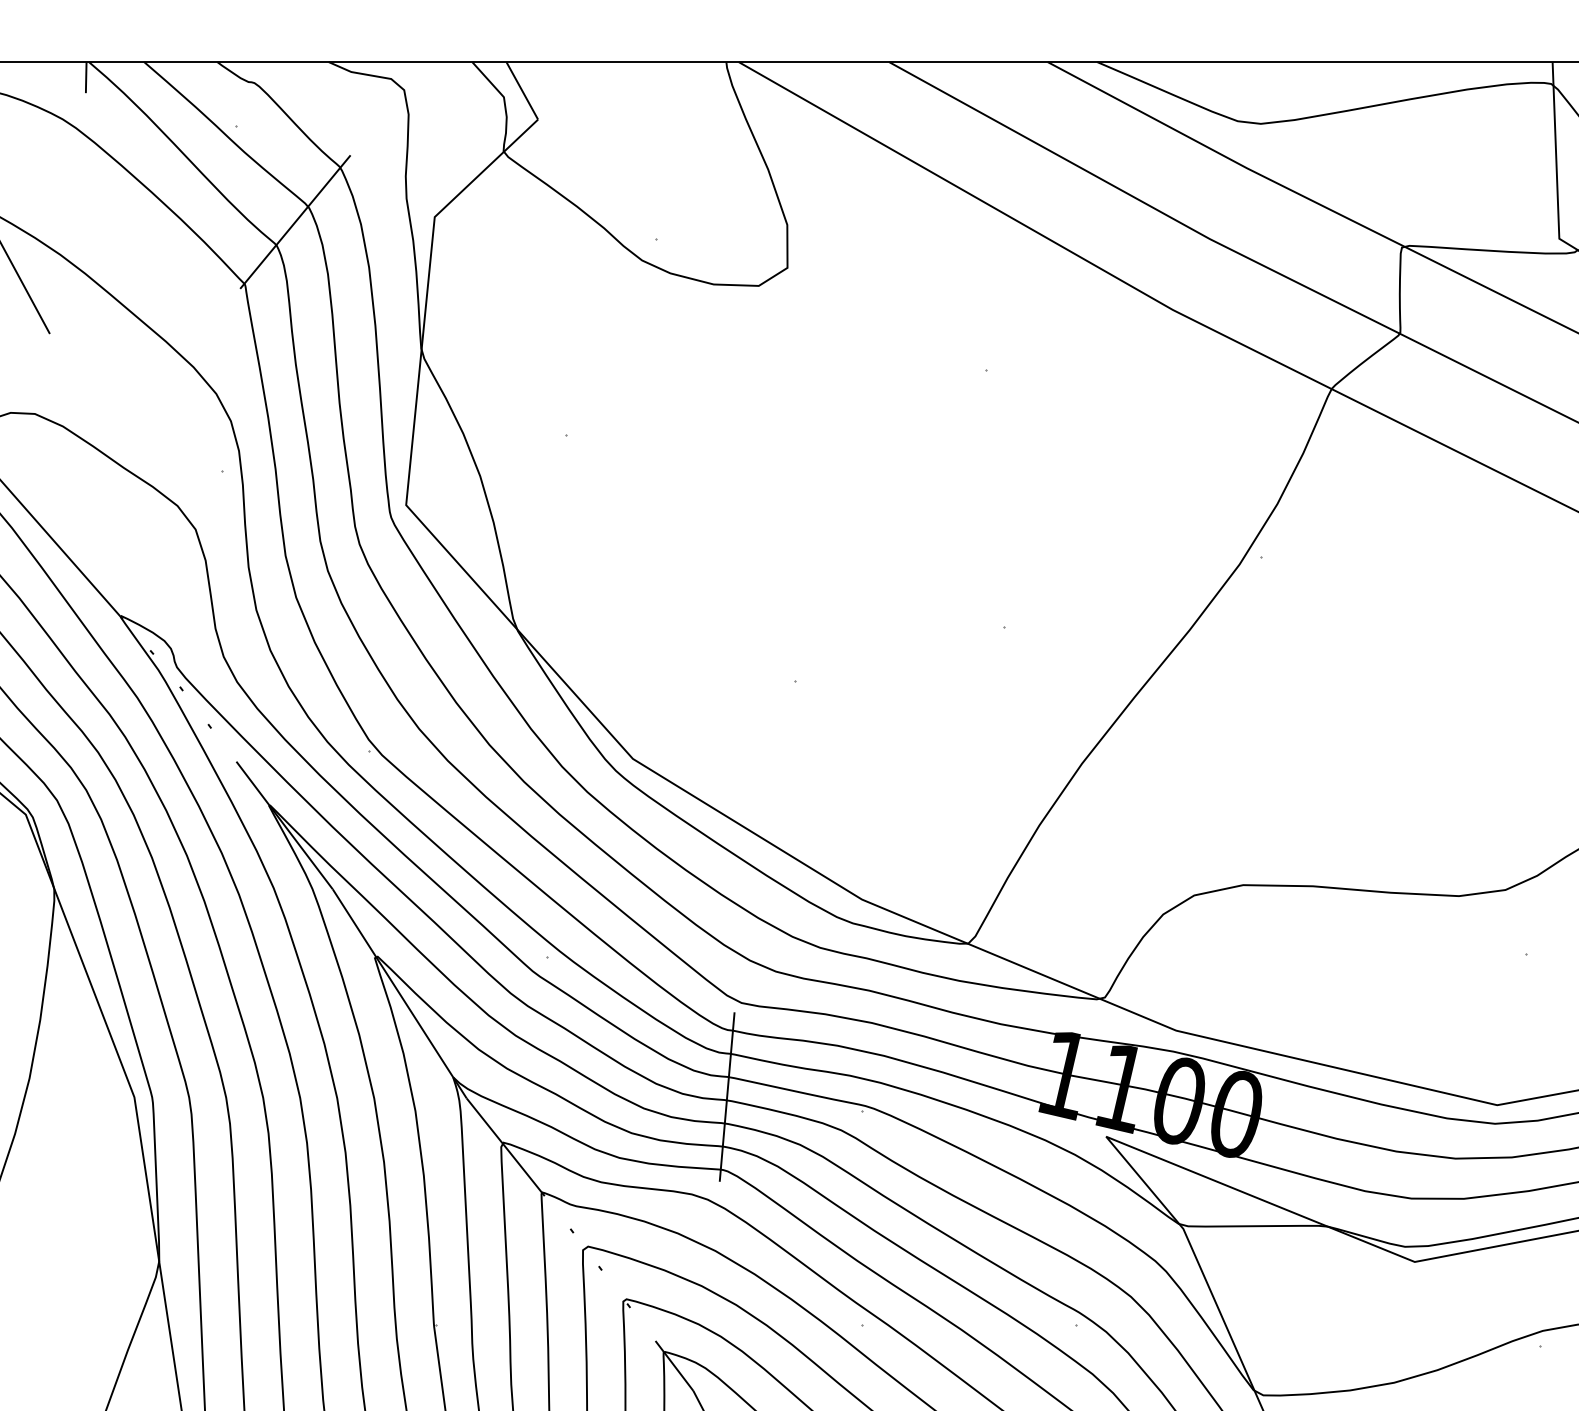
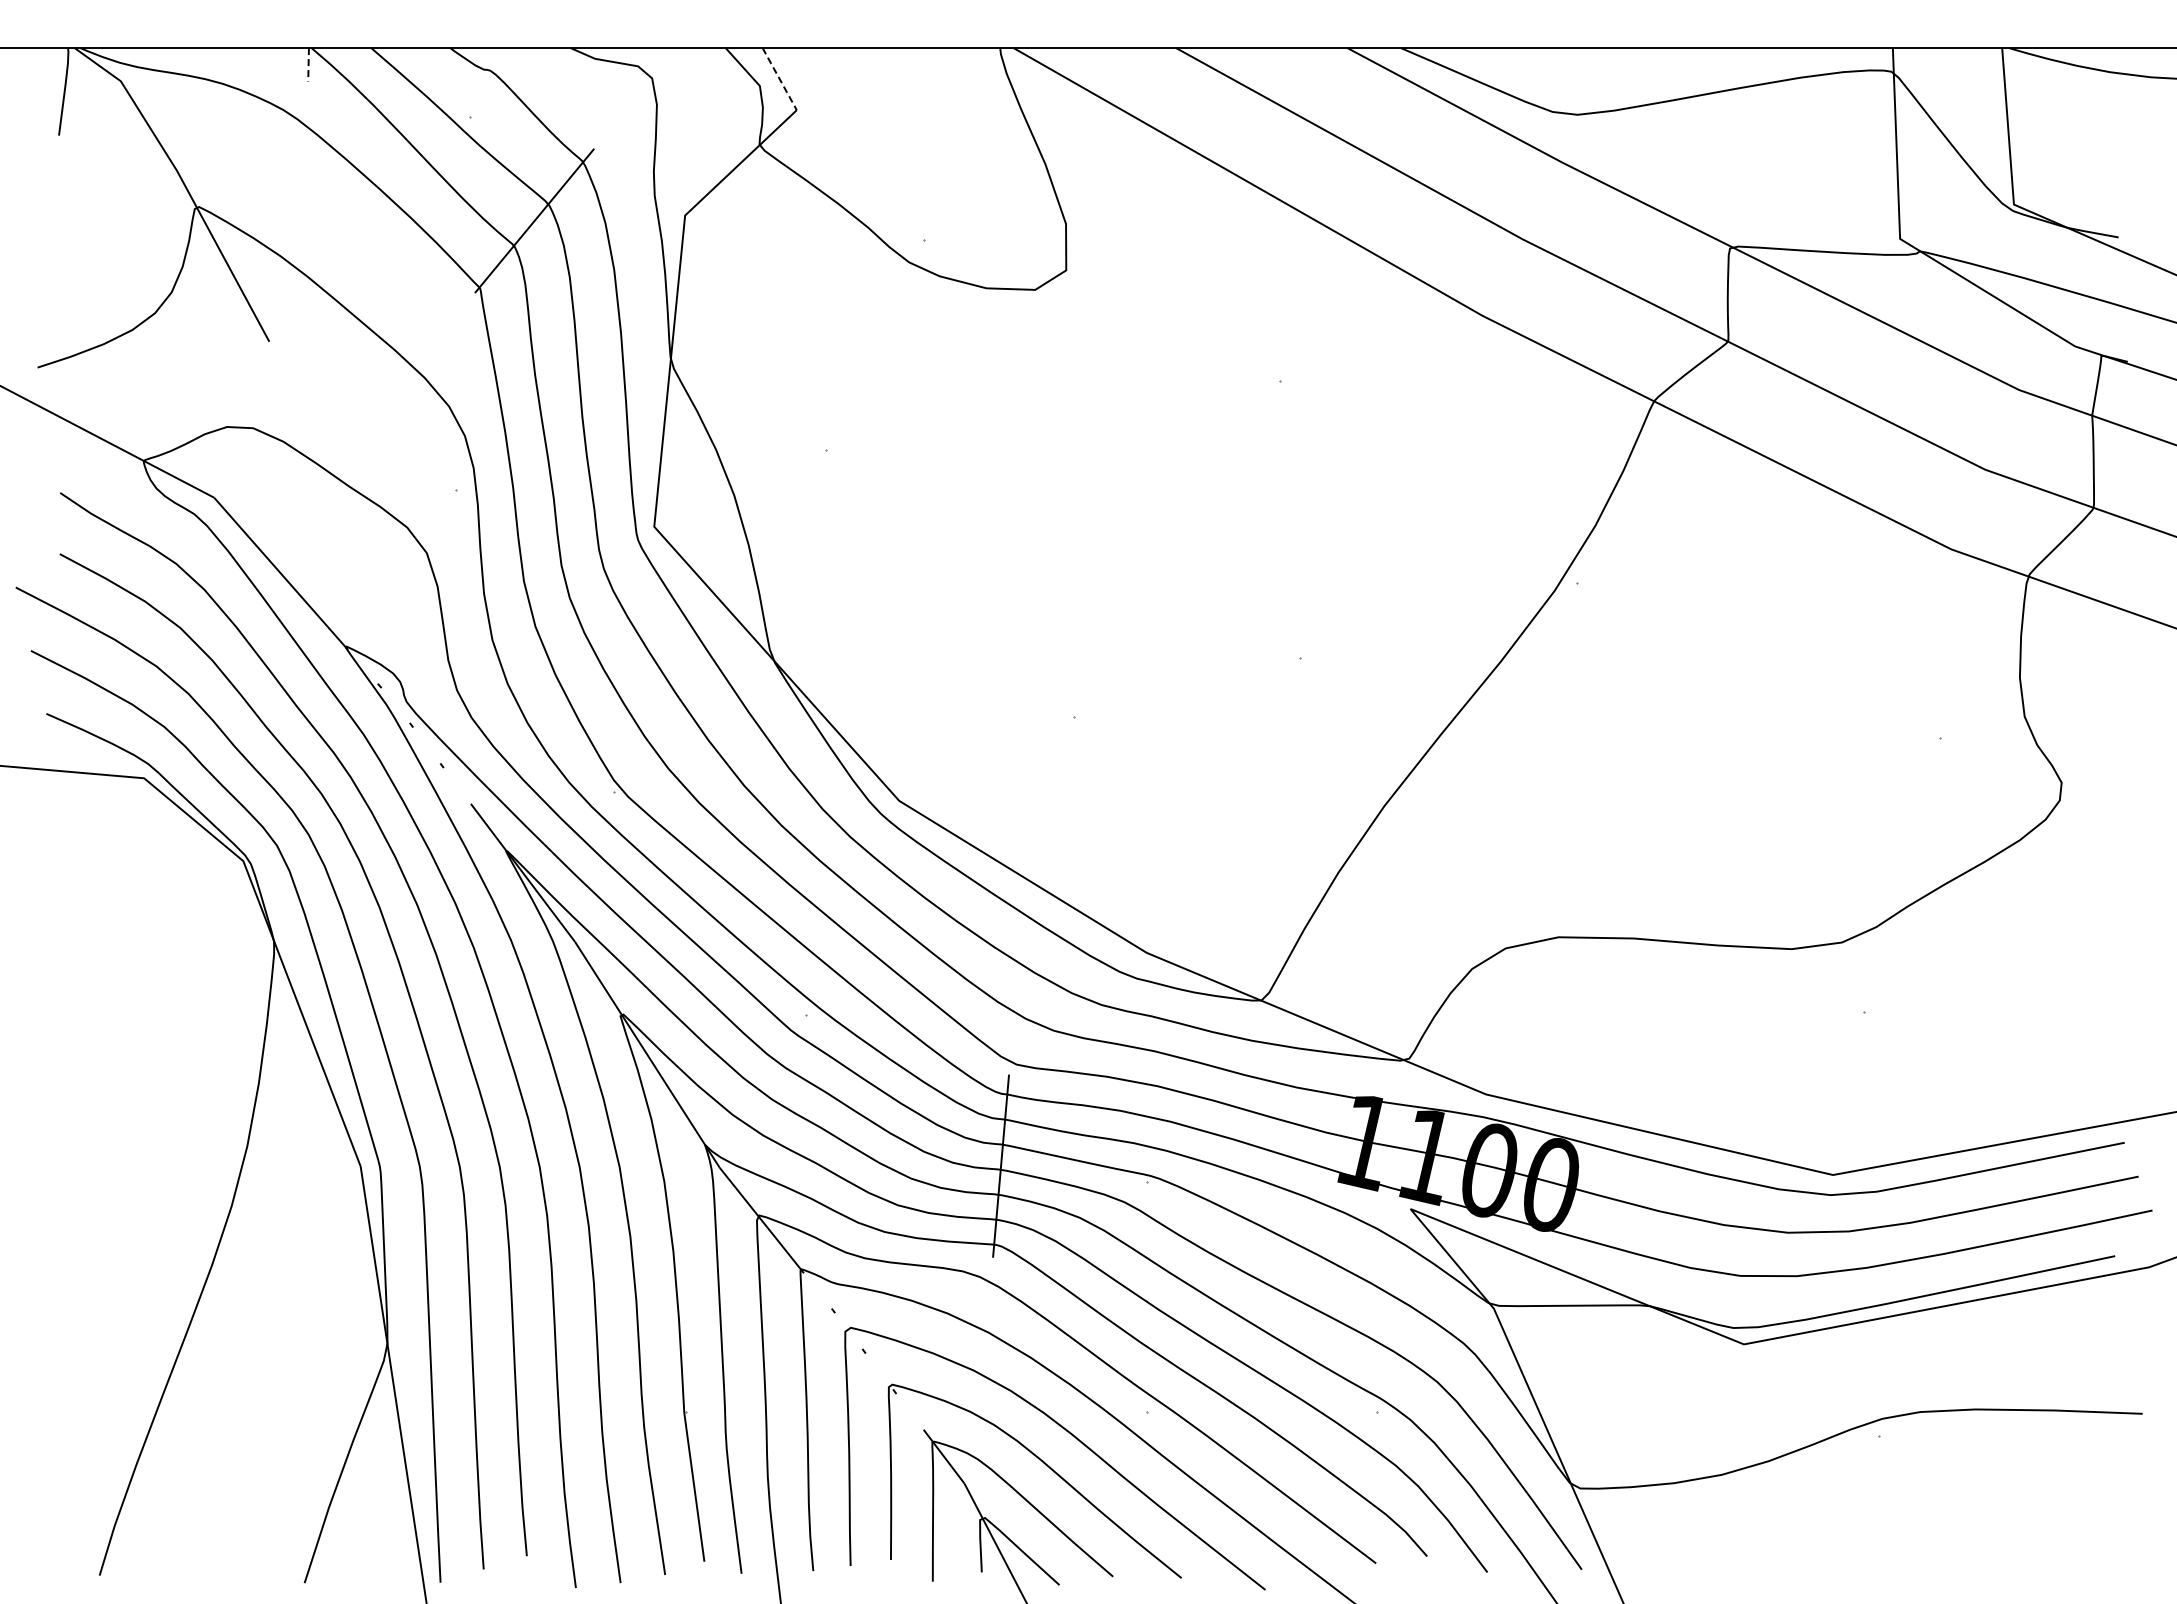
line: (86, 77) -> (308, 64), solid -> dashed
line: (522, 91) -> (779, 79), solid -> dashed

